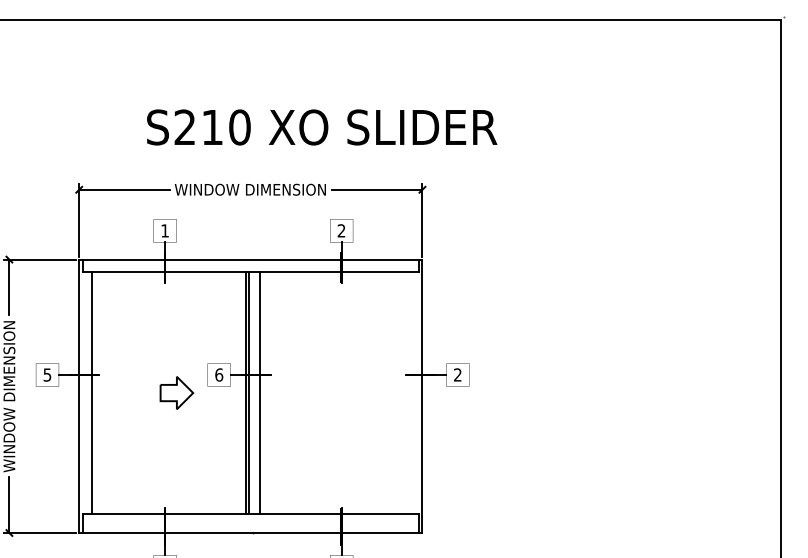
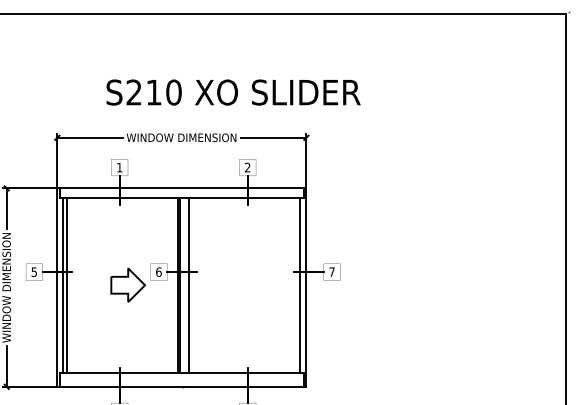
text: (457, 374) -> (331, 271), 2 -> 7
line: (87, 392) -> (63, 284), added
part: (176, 392) -> (127, 284), size x1.43
line: (414, 392) -> (300, 284), added

